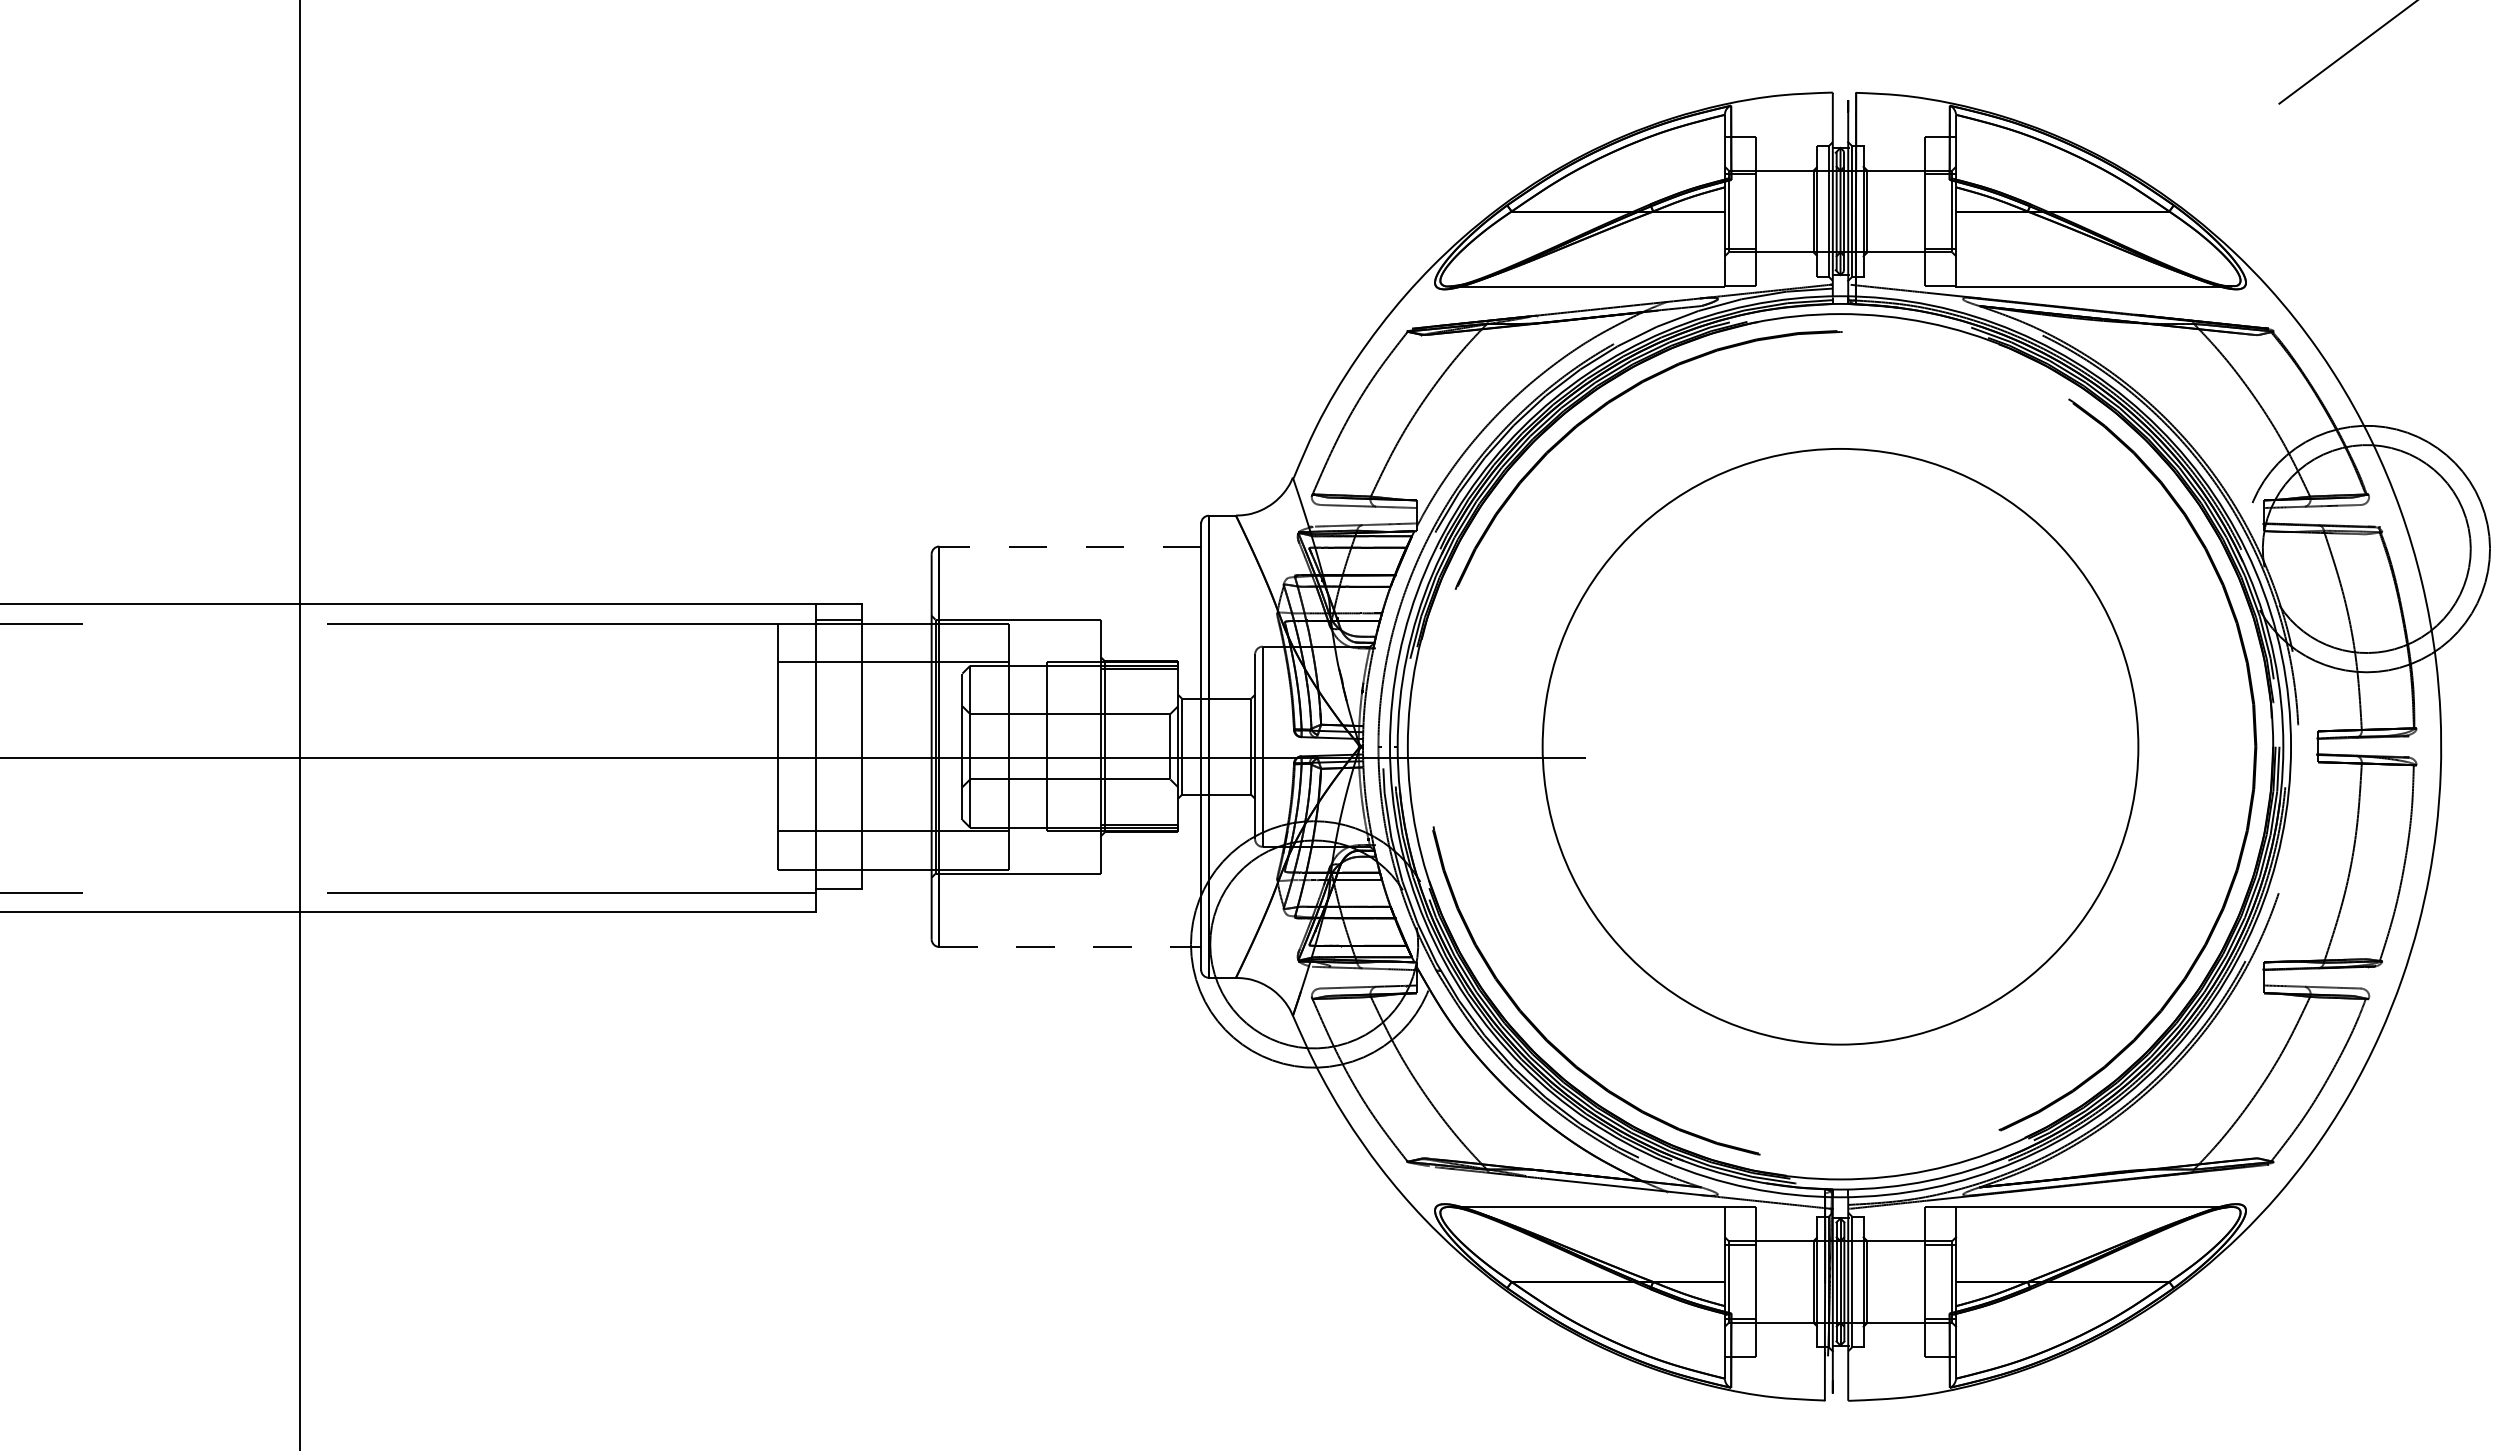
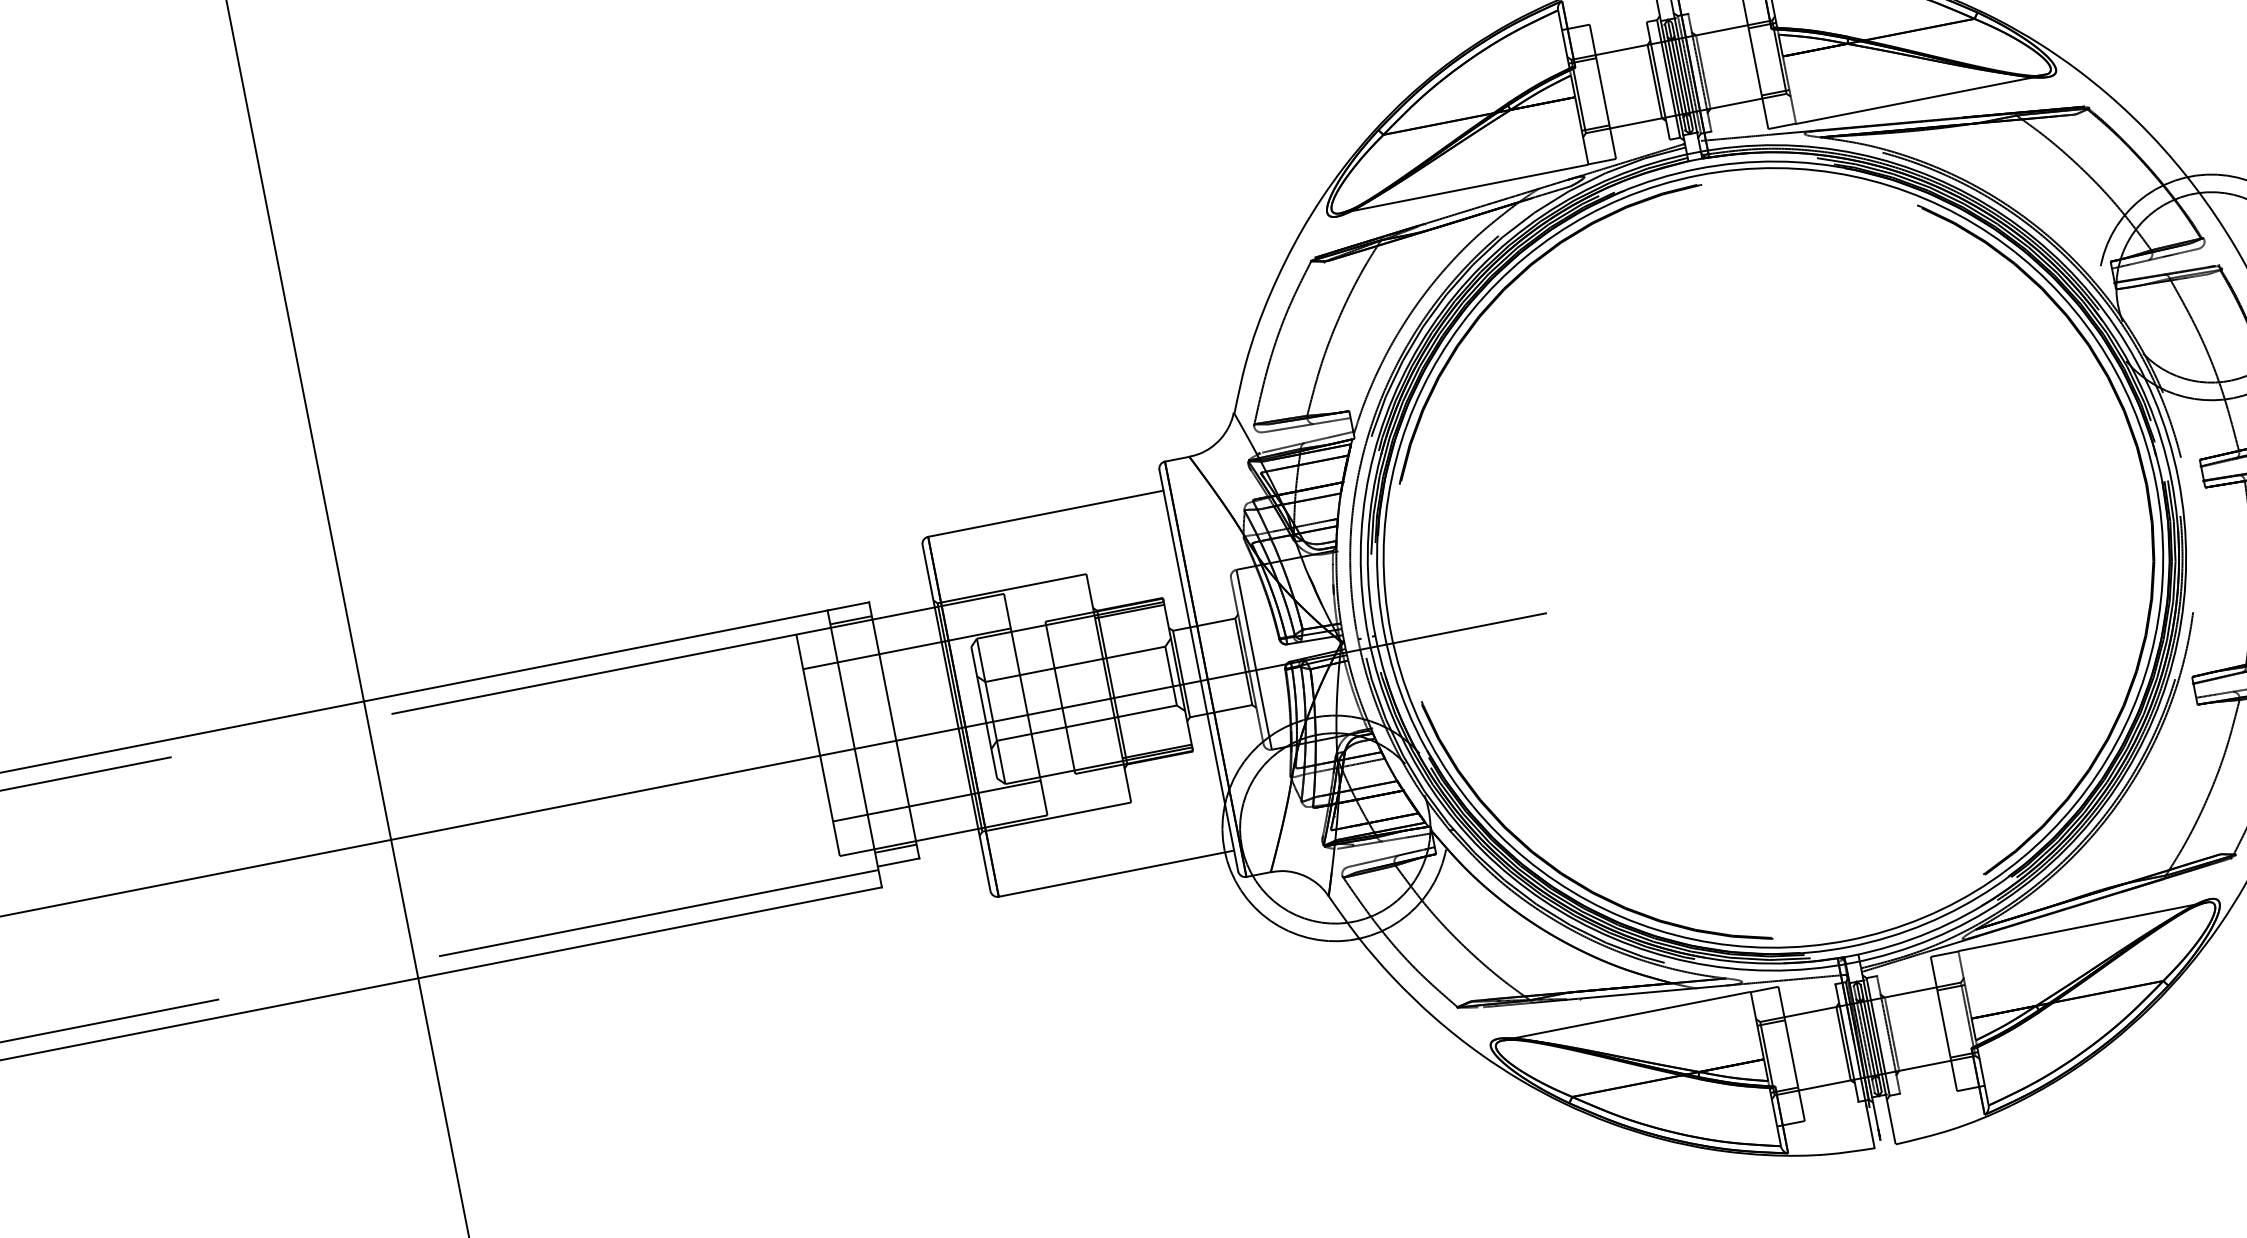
line: (1070, 546) -> (1046, 513), dashed -> solid
circle: (1840, 746) -> (1773, 557), size x1.43
line: (839, 873) -> (896, 848), added
line: (1070, 946) -> (1116, 873), dashed -> solid

